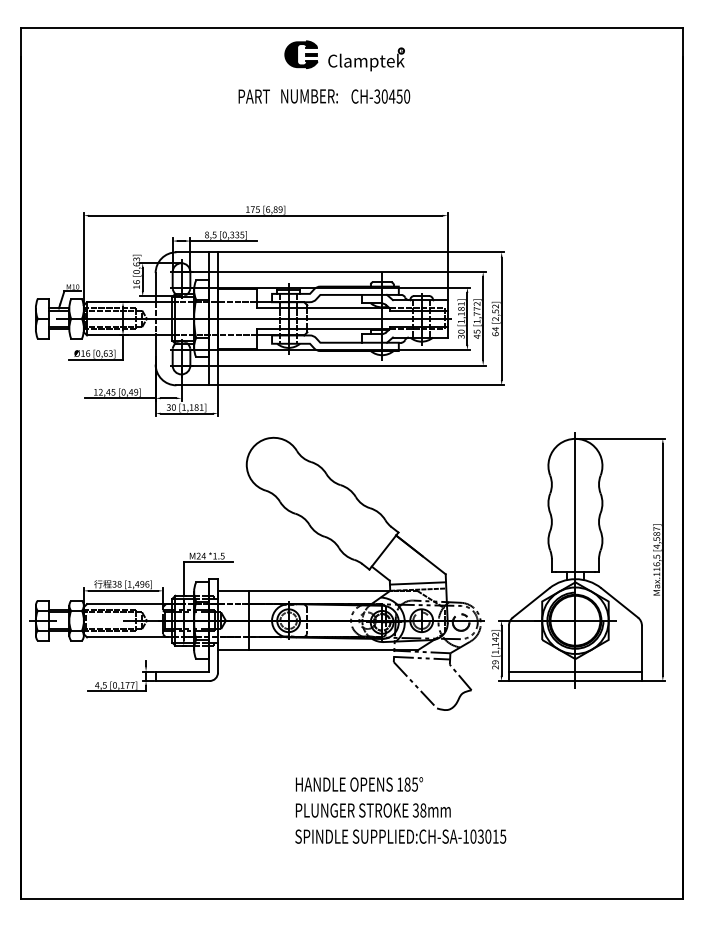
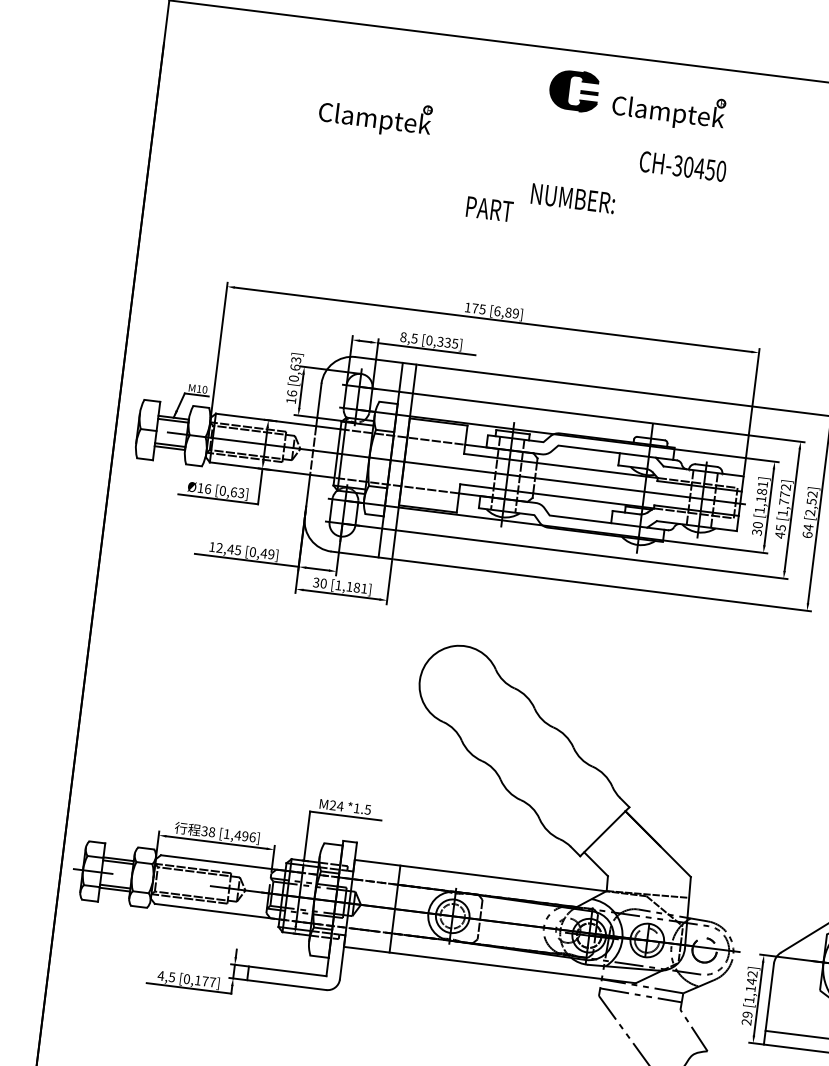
part: (169, 88) -> (375, 116), added
text: (253, 96) -> (488, 209), moved
text: (309, 96) -> (573, 198), moved
line: (417, 583) -> (647, 885), removed

